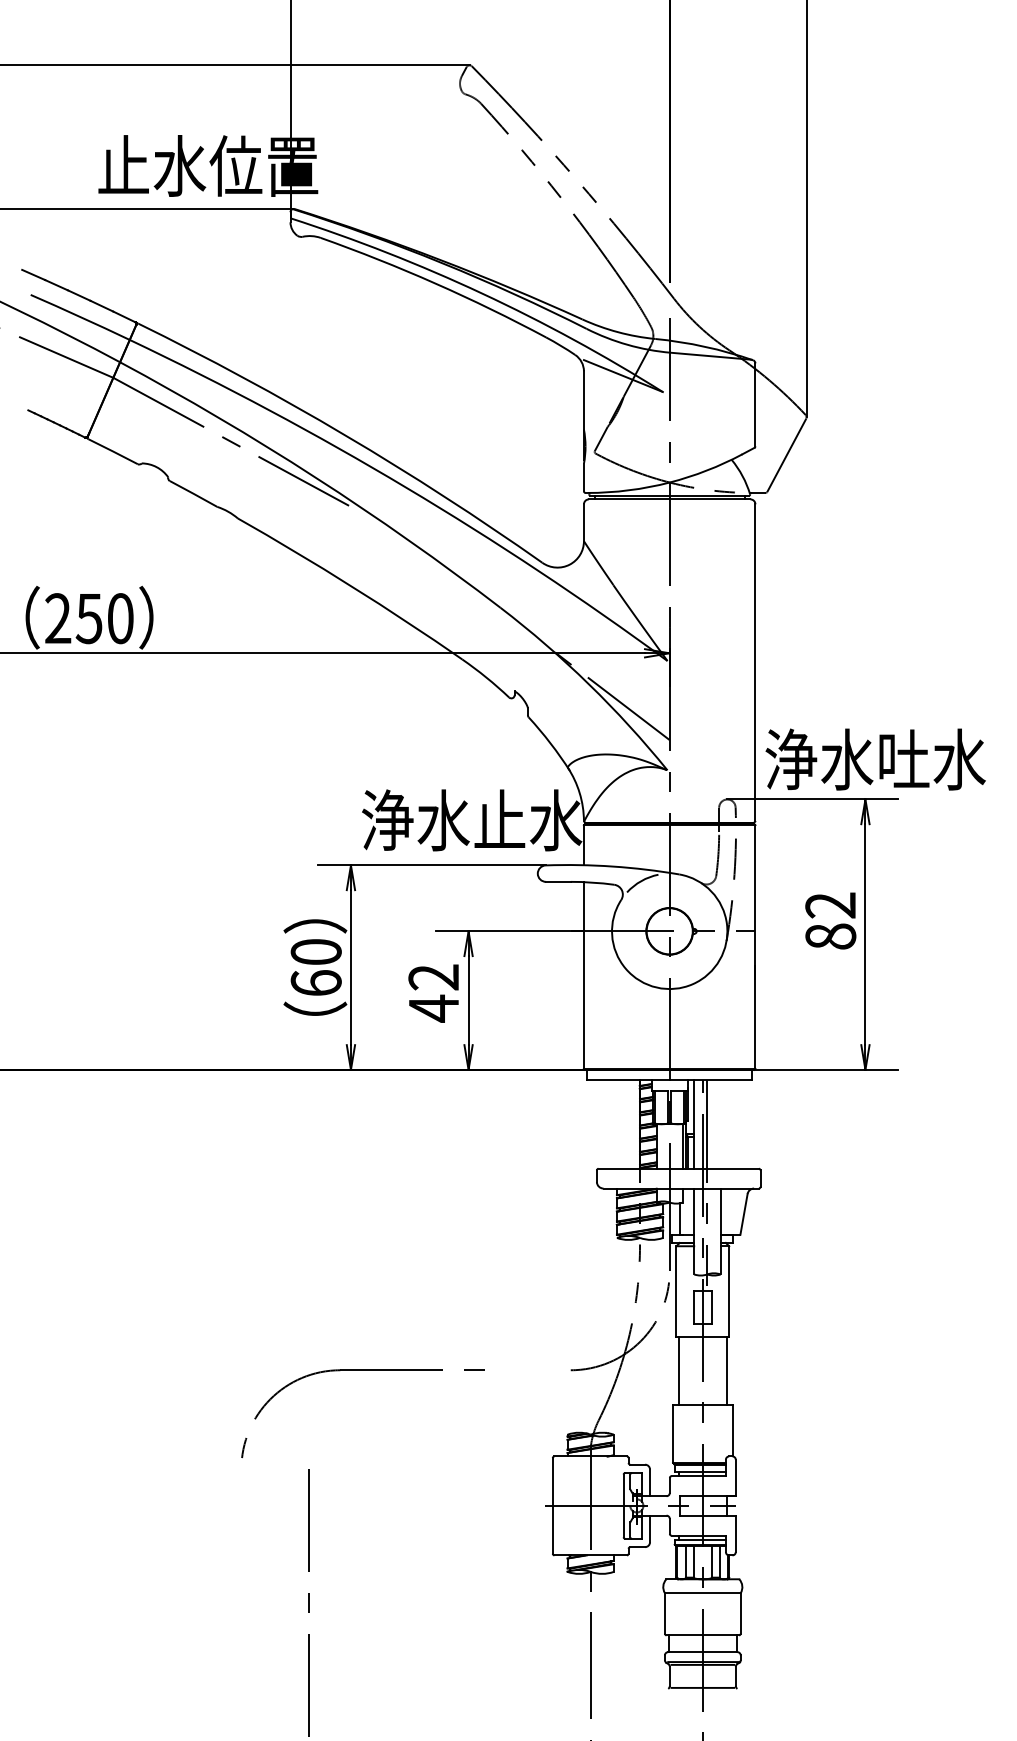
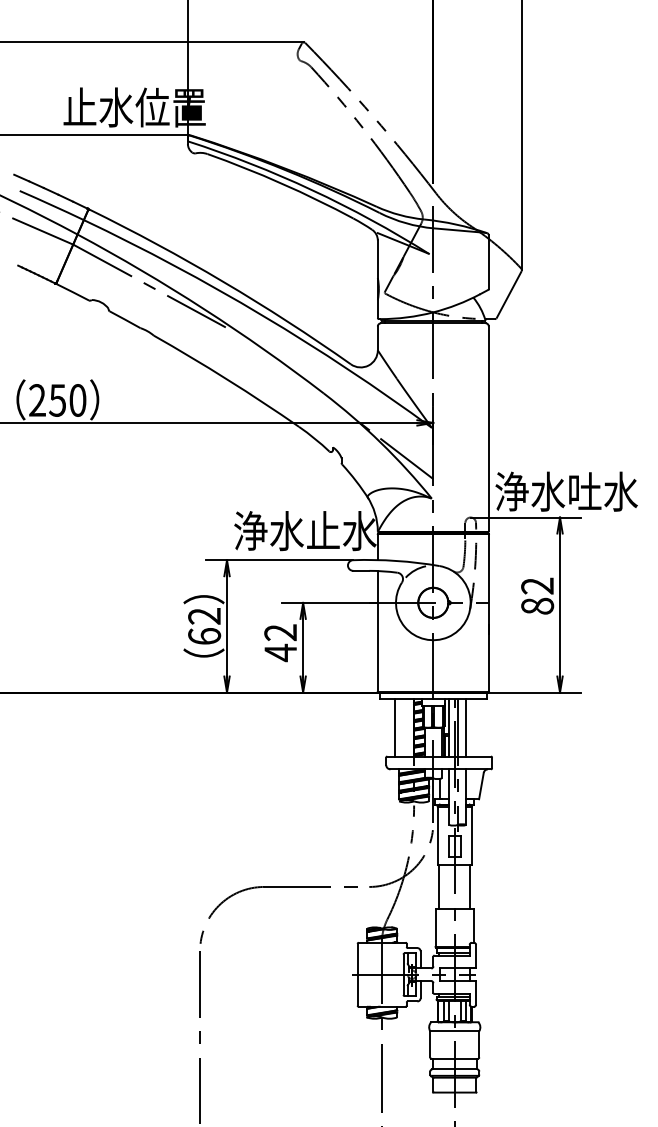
text: (316, 952) -> (204, 616), 60 -> 62
line: (609, 1123) -> (394, 727), added
line: (720, 1123) -> (466, 727), added
part: (362, 1371) -> (278, 887), moved

